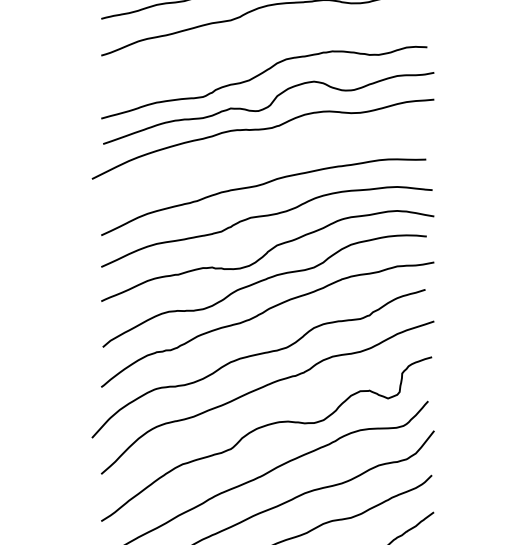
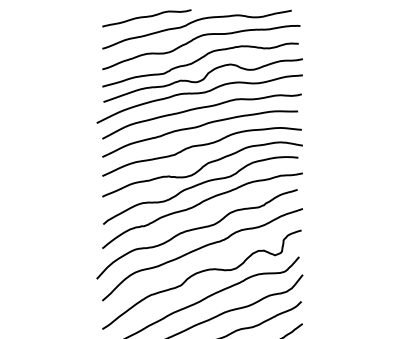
curve: (259, 38) -> (197, 38), added
curve: (260, 156) -> (198, 109), added

